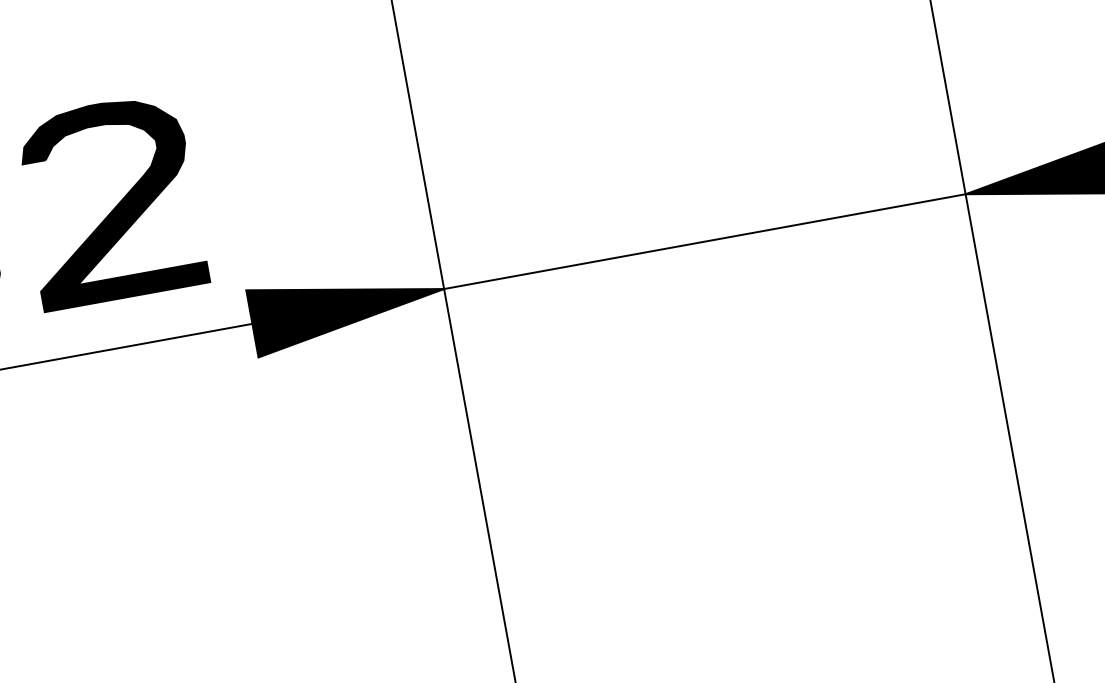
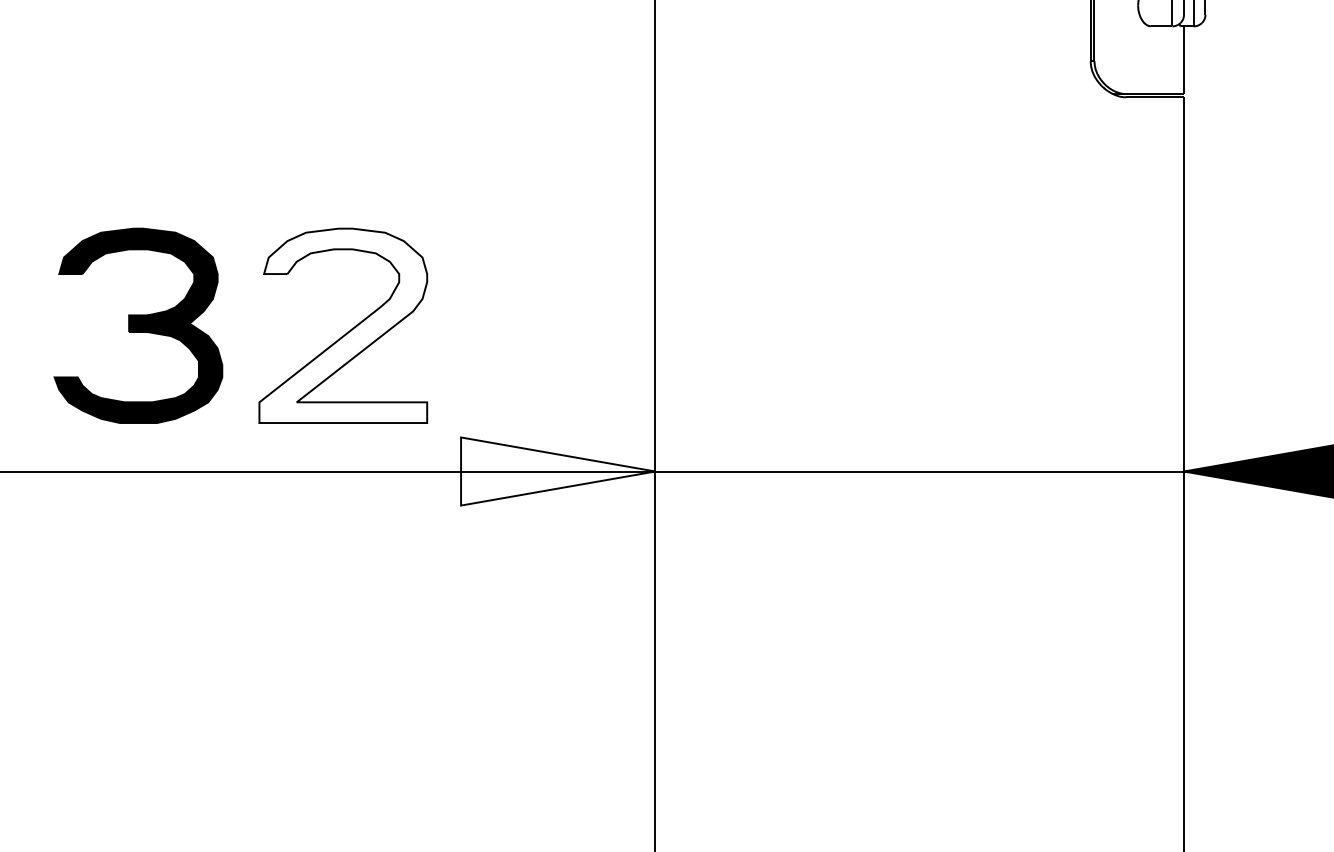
fill: (110, 200) -> (343, 325), removed
fill: (348, 306) -> (558, 471), removed

